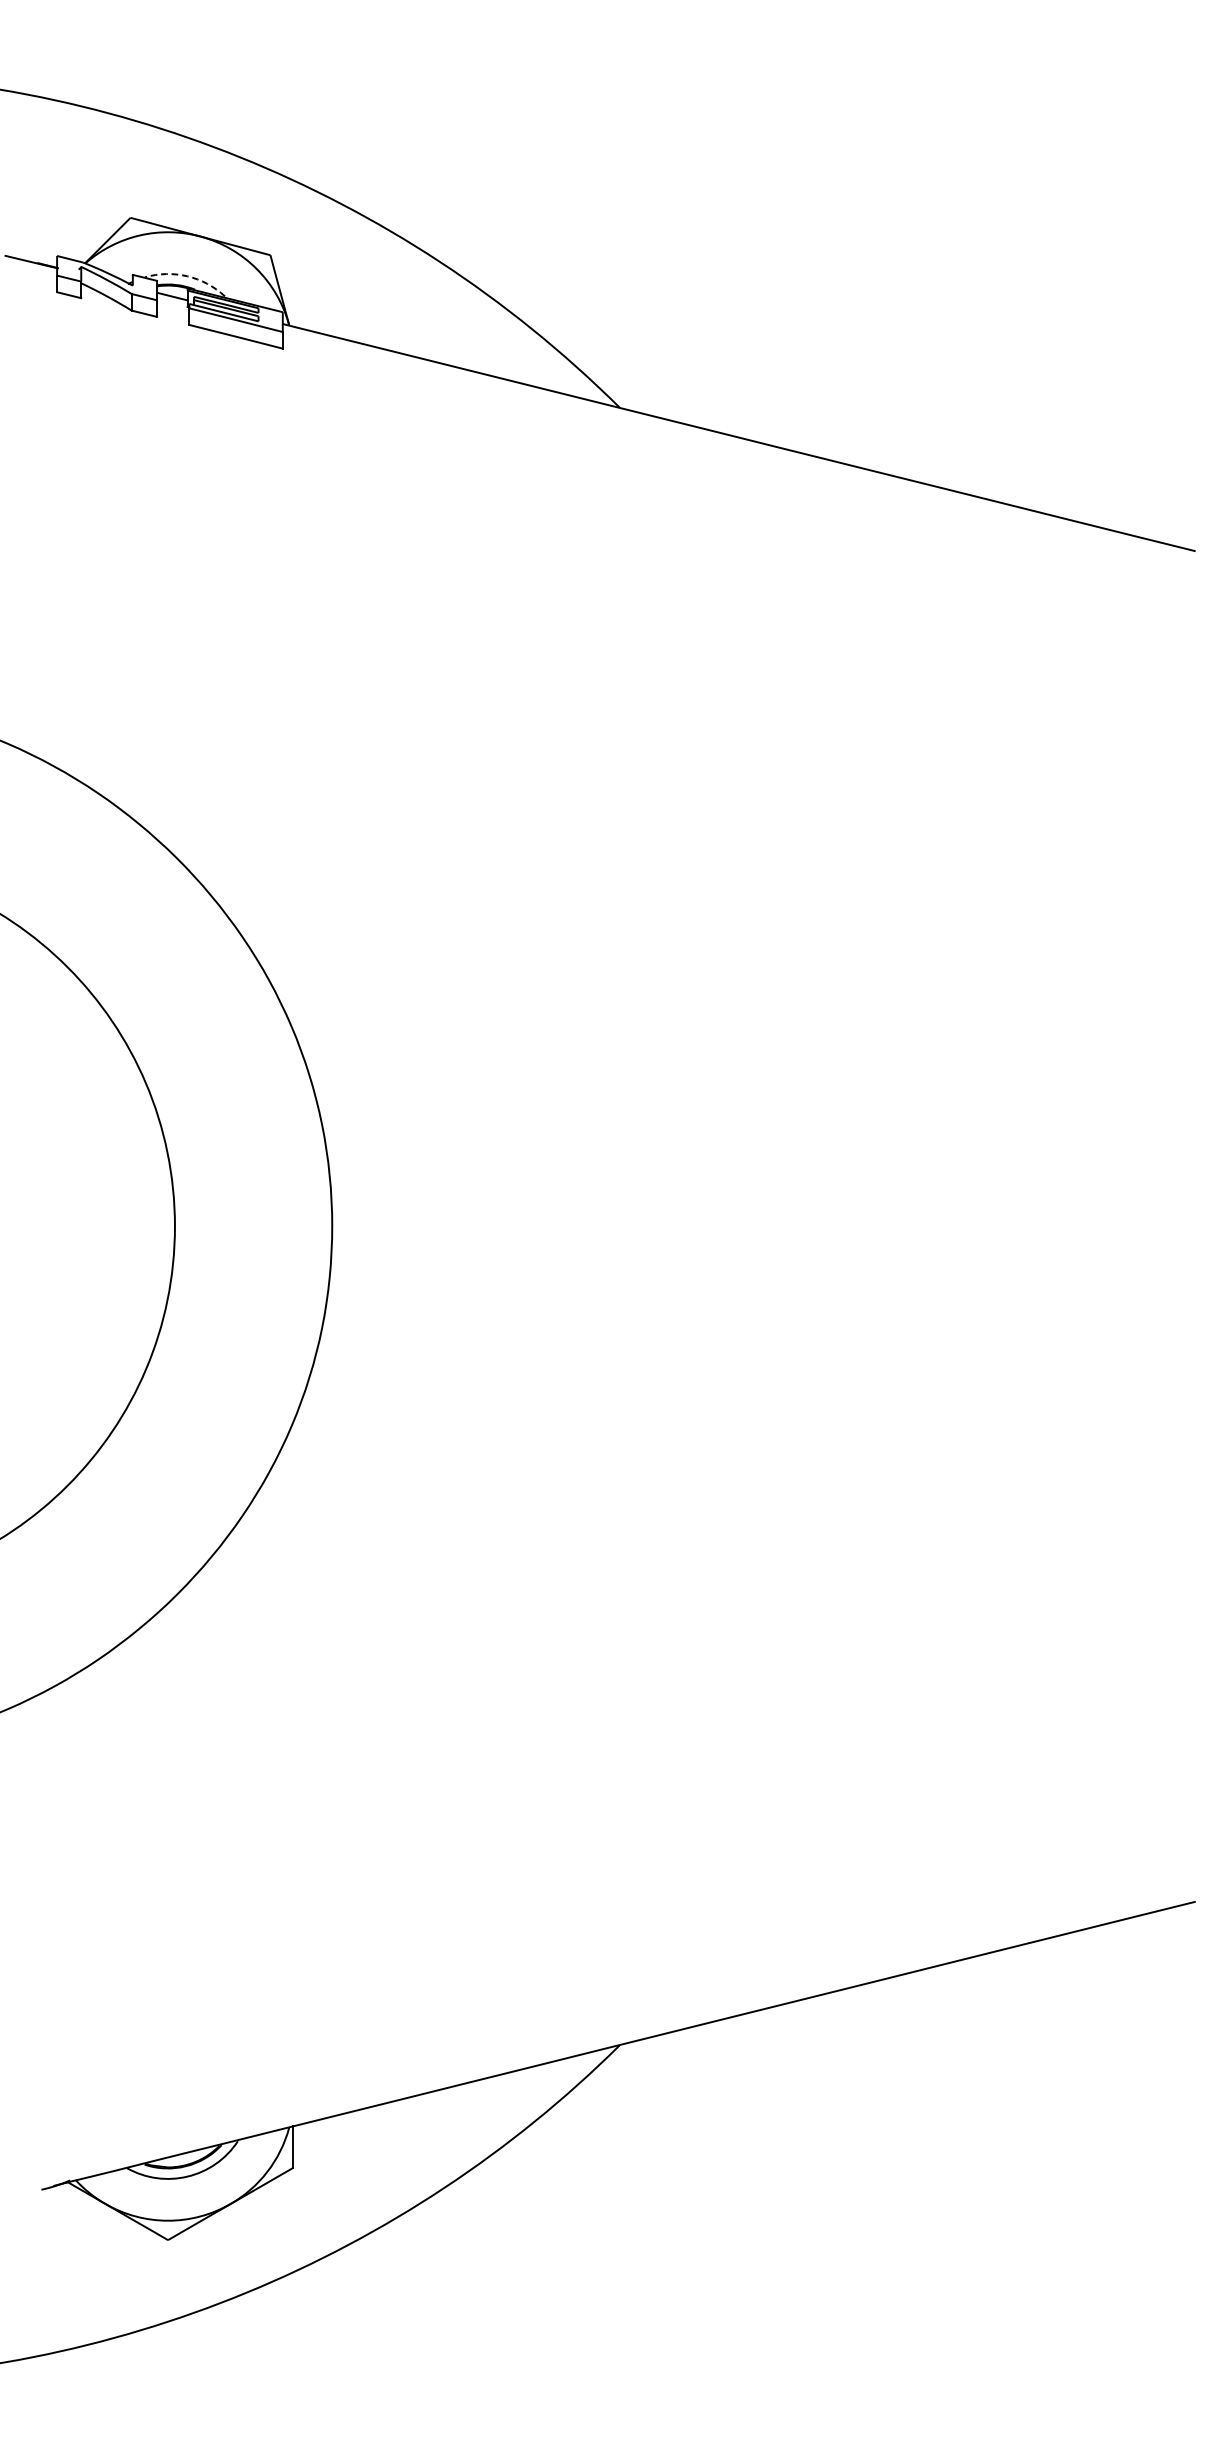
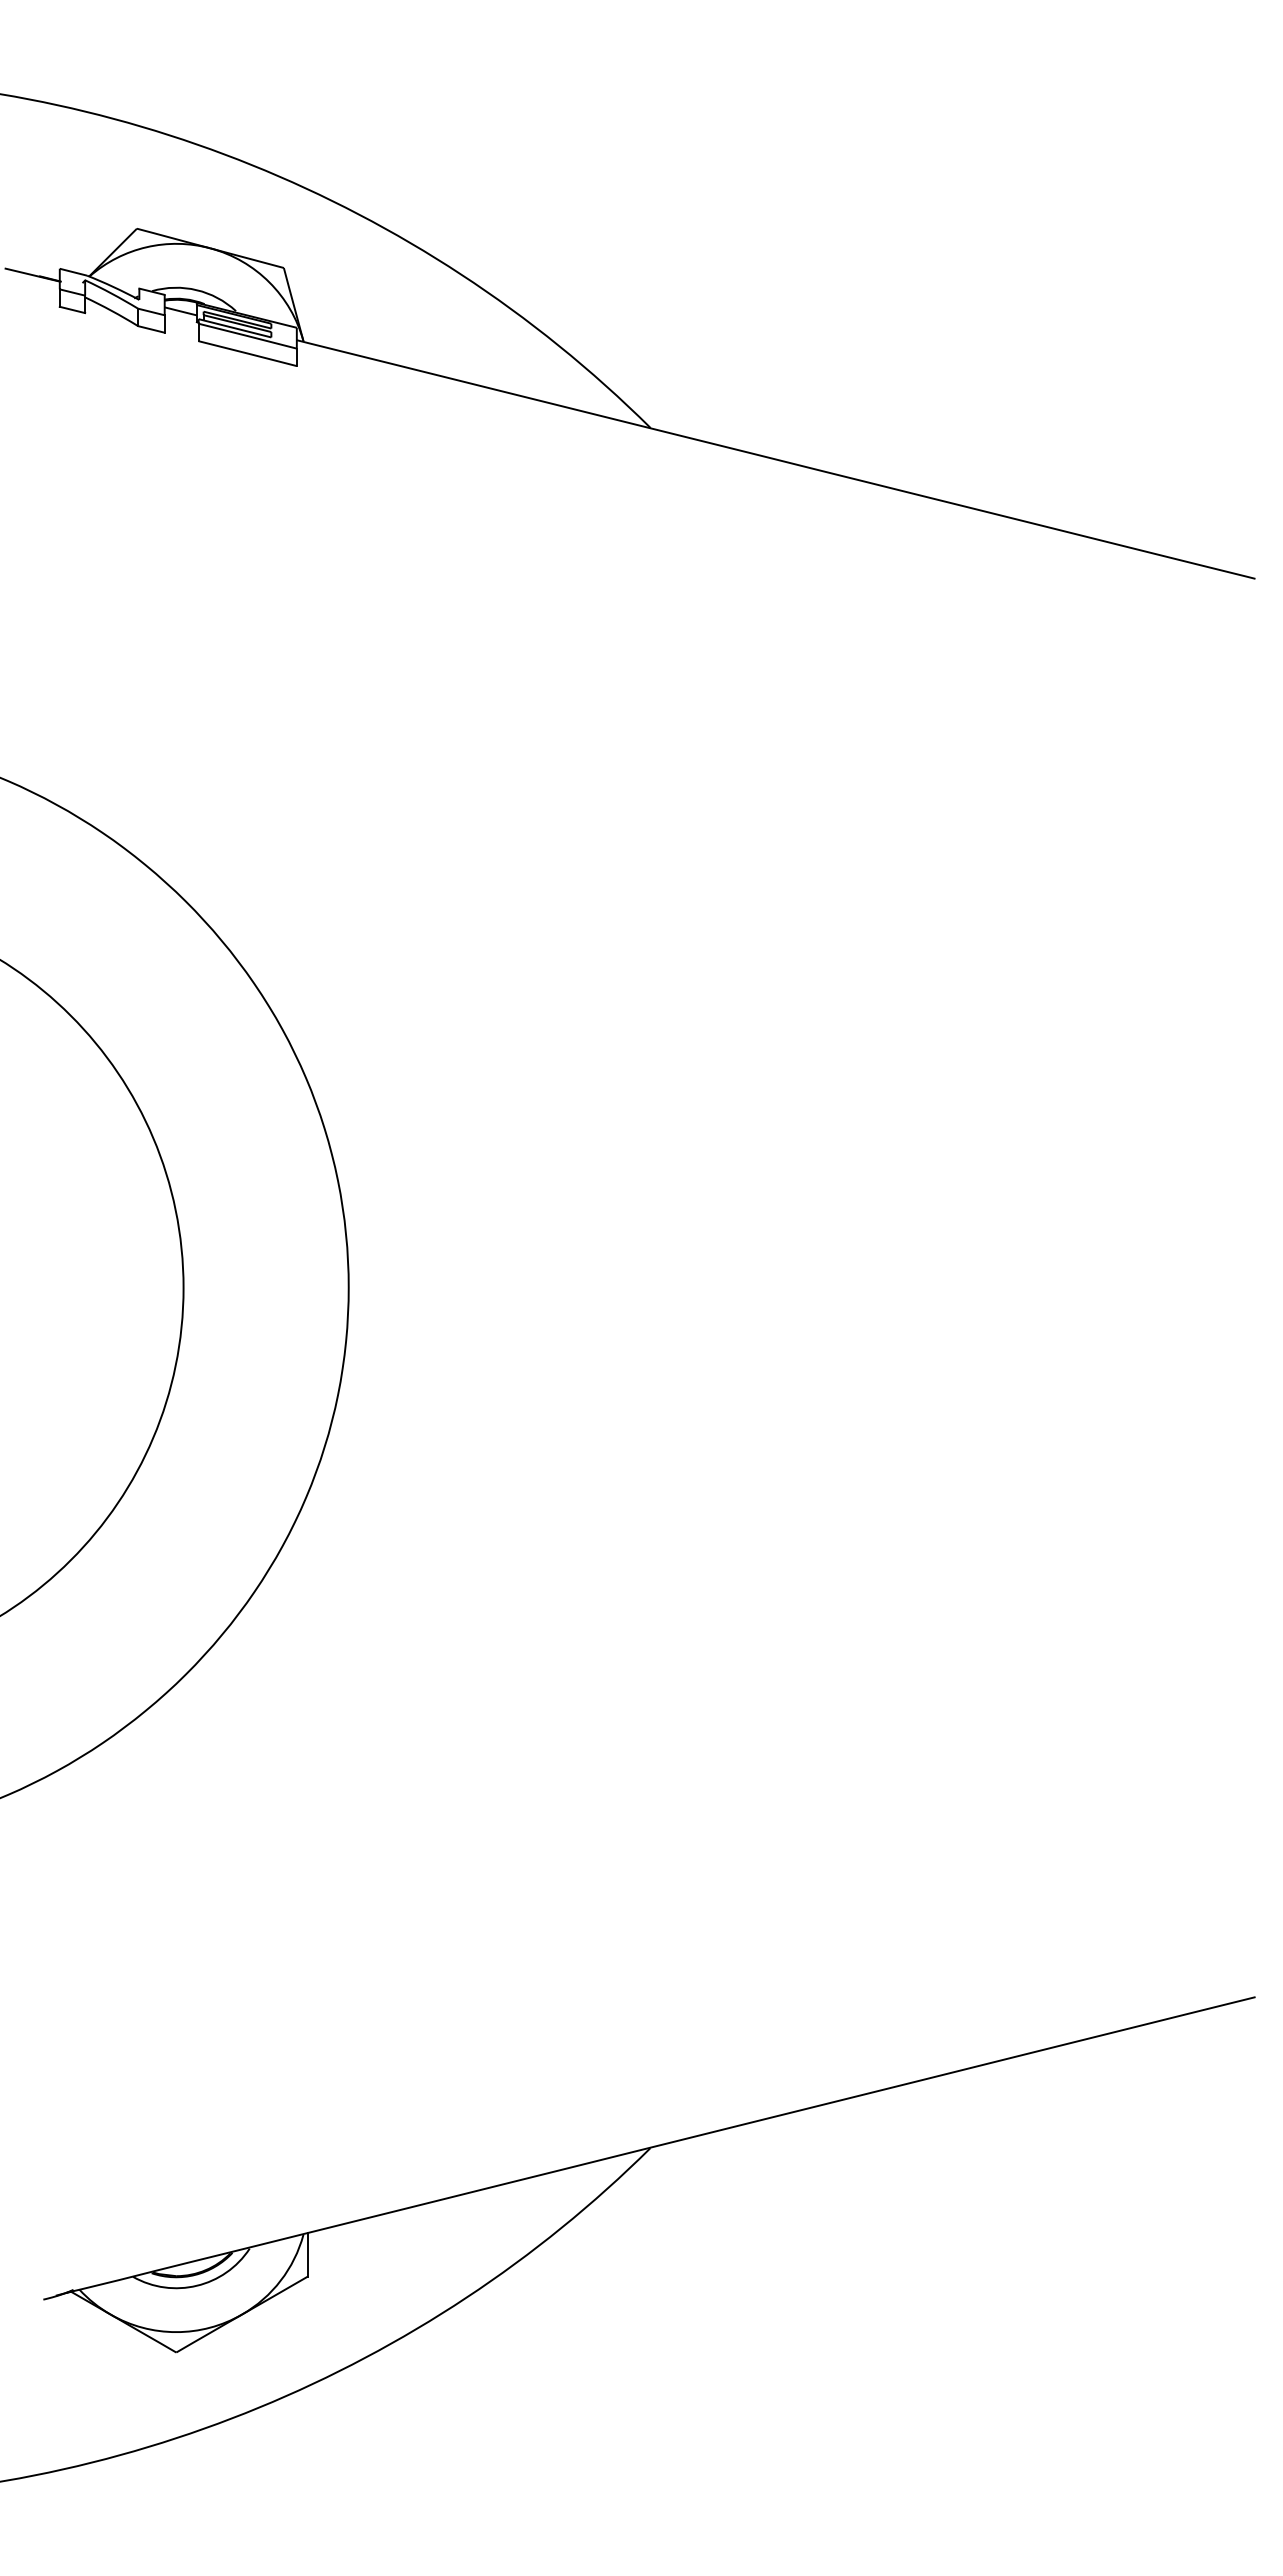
arc: (187, 276) -> (196, 290), dashed -> solid

